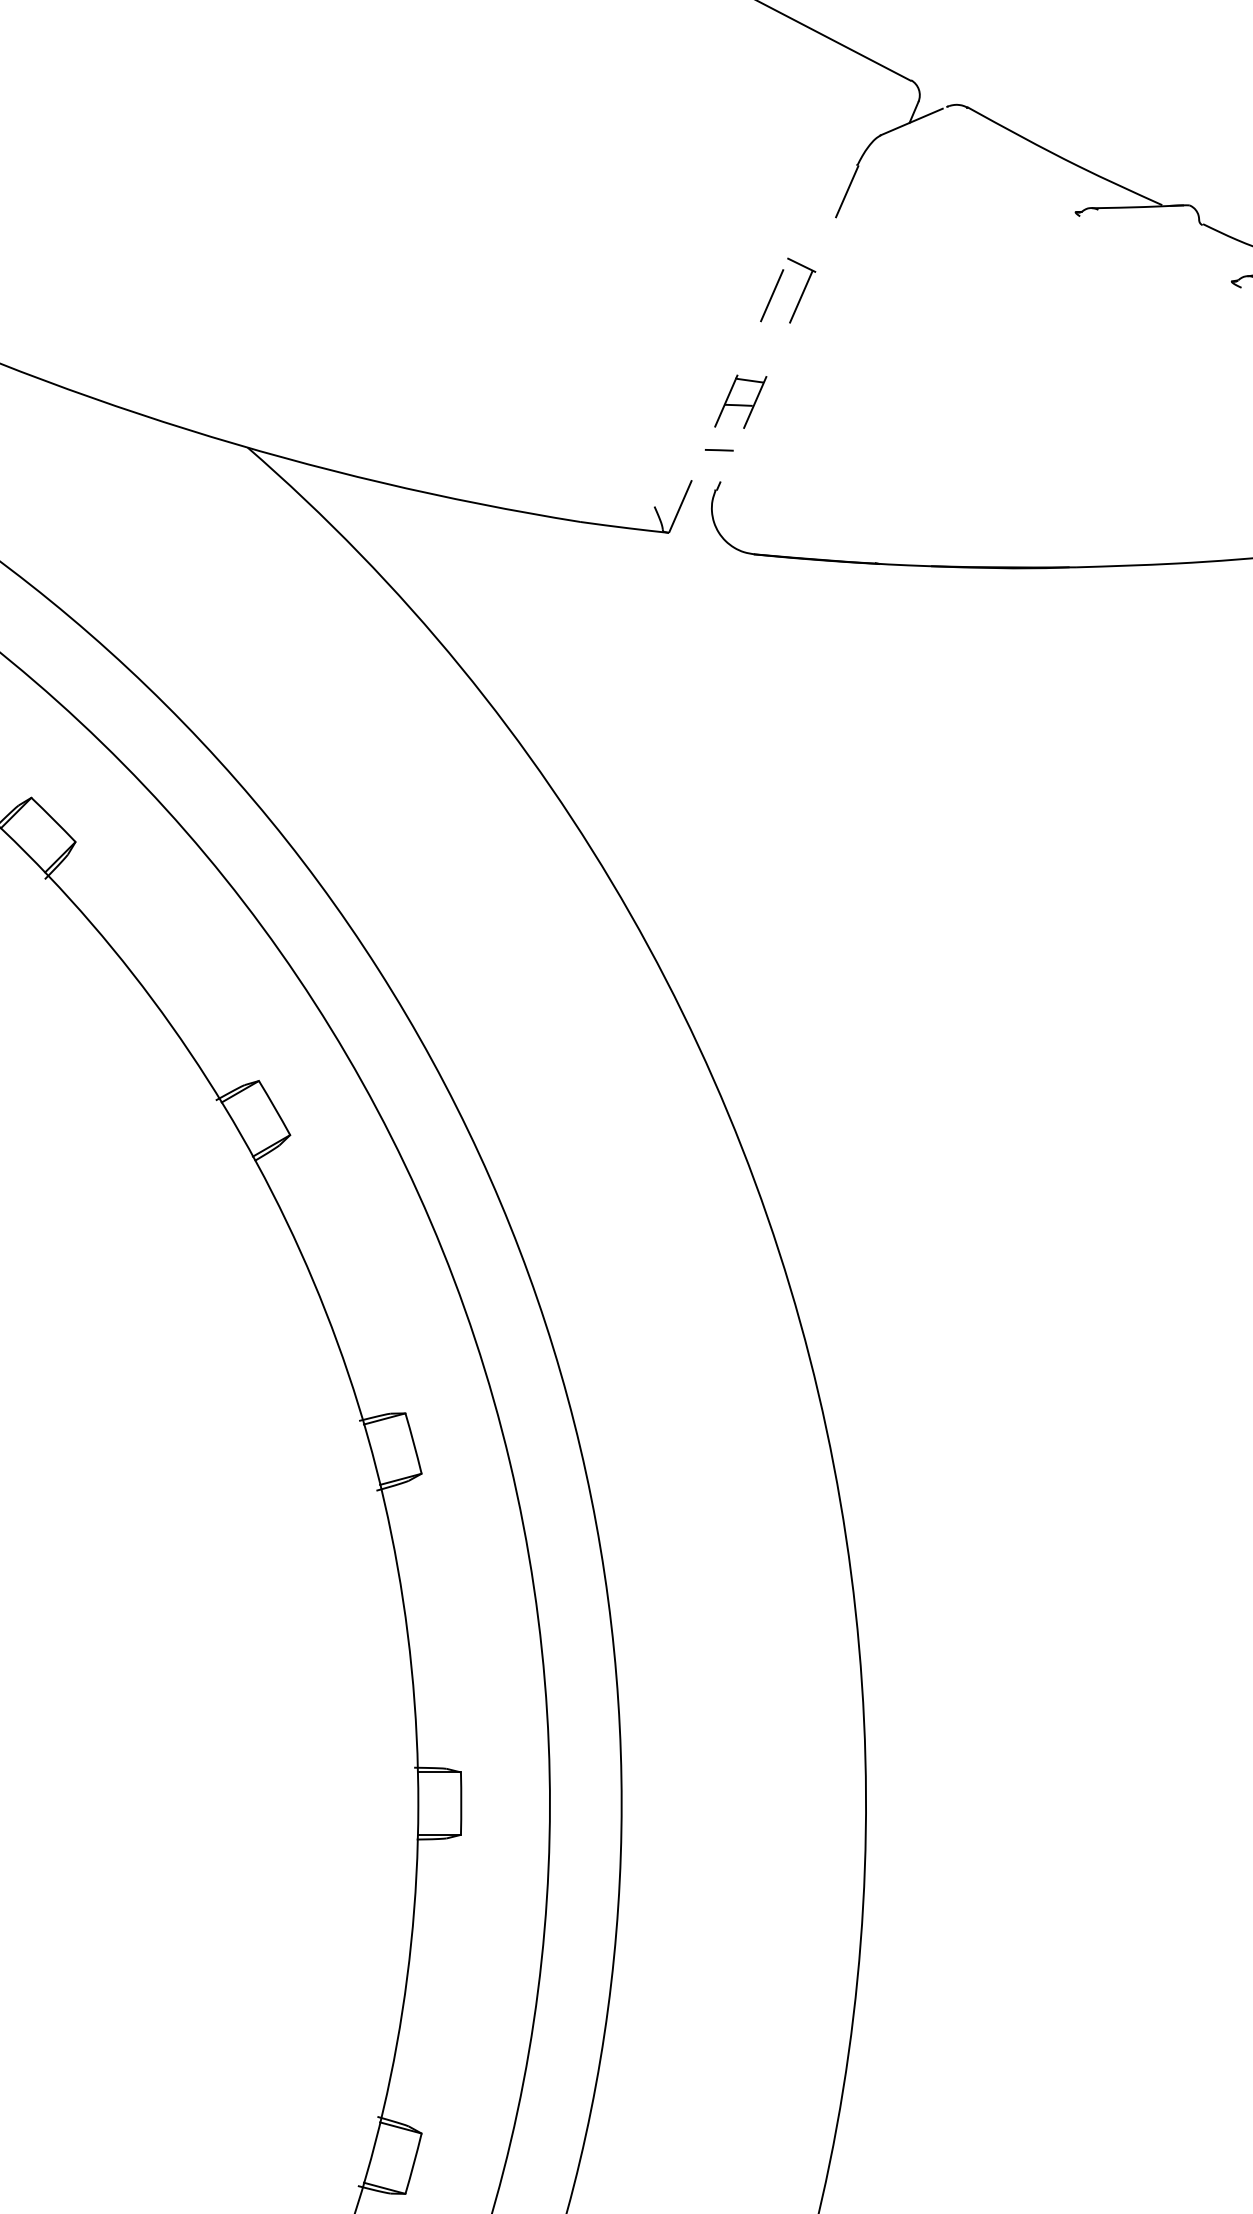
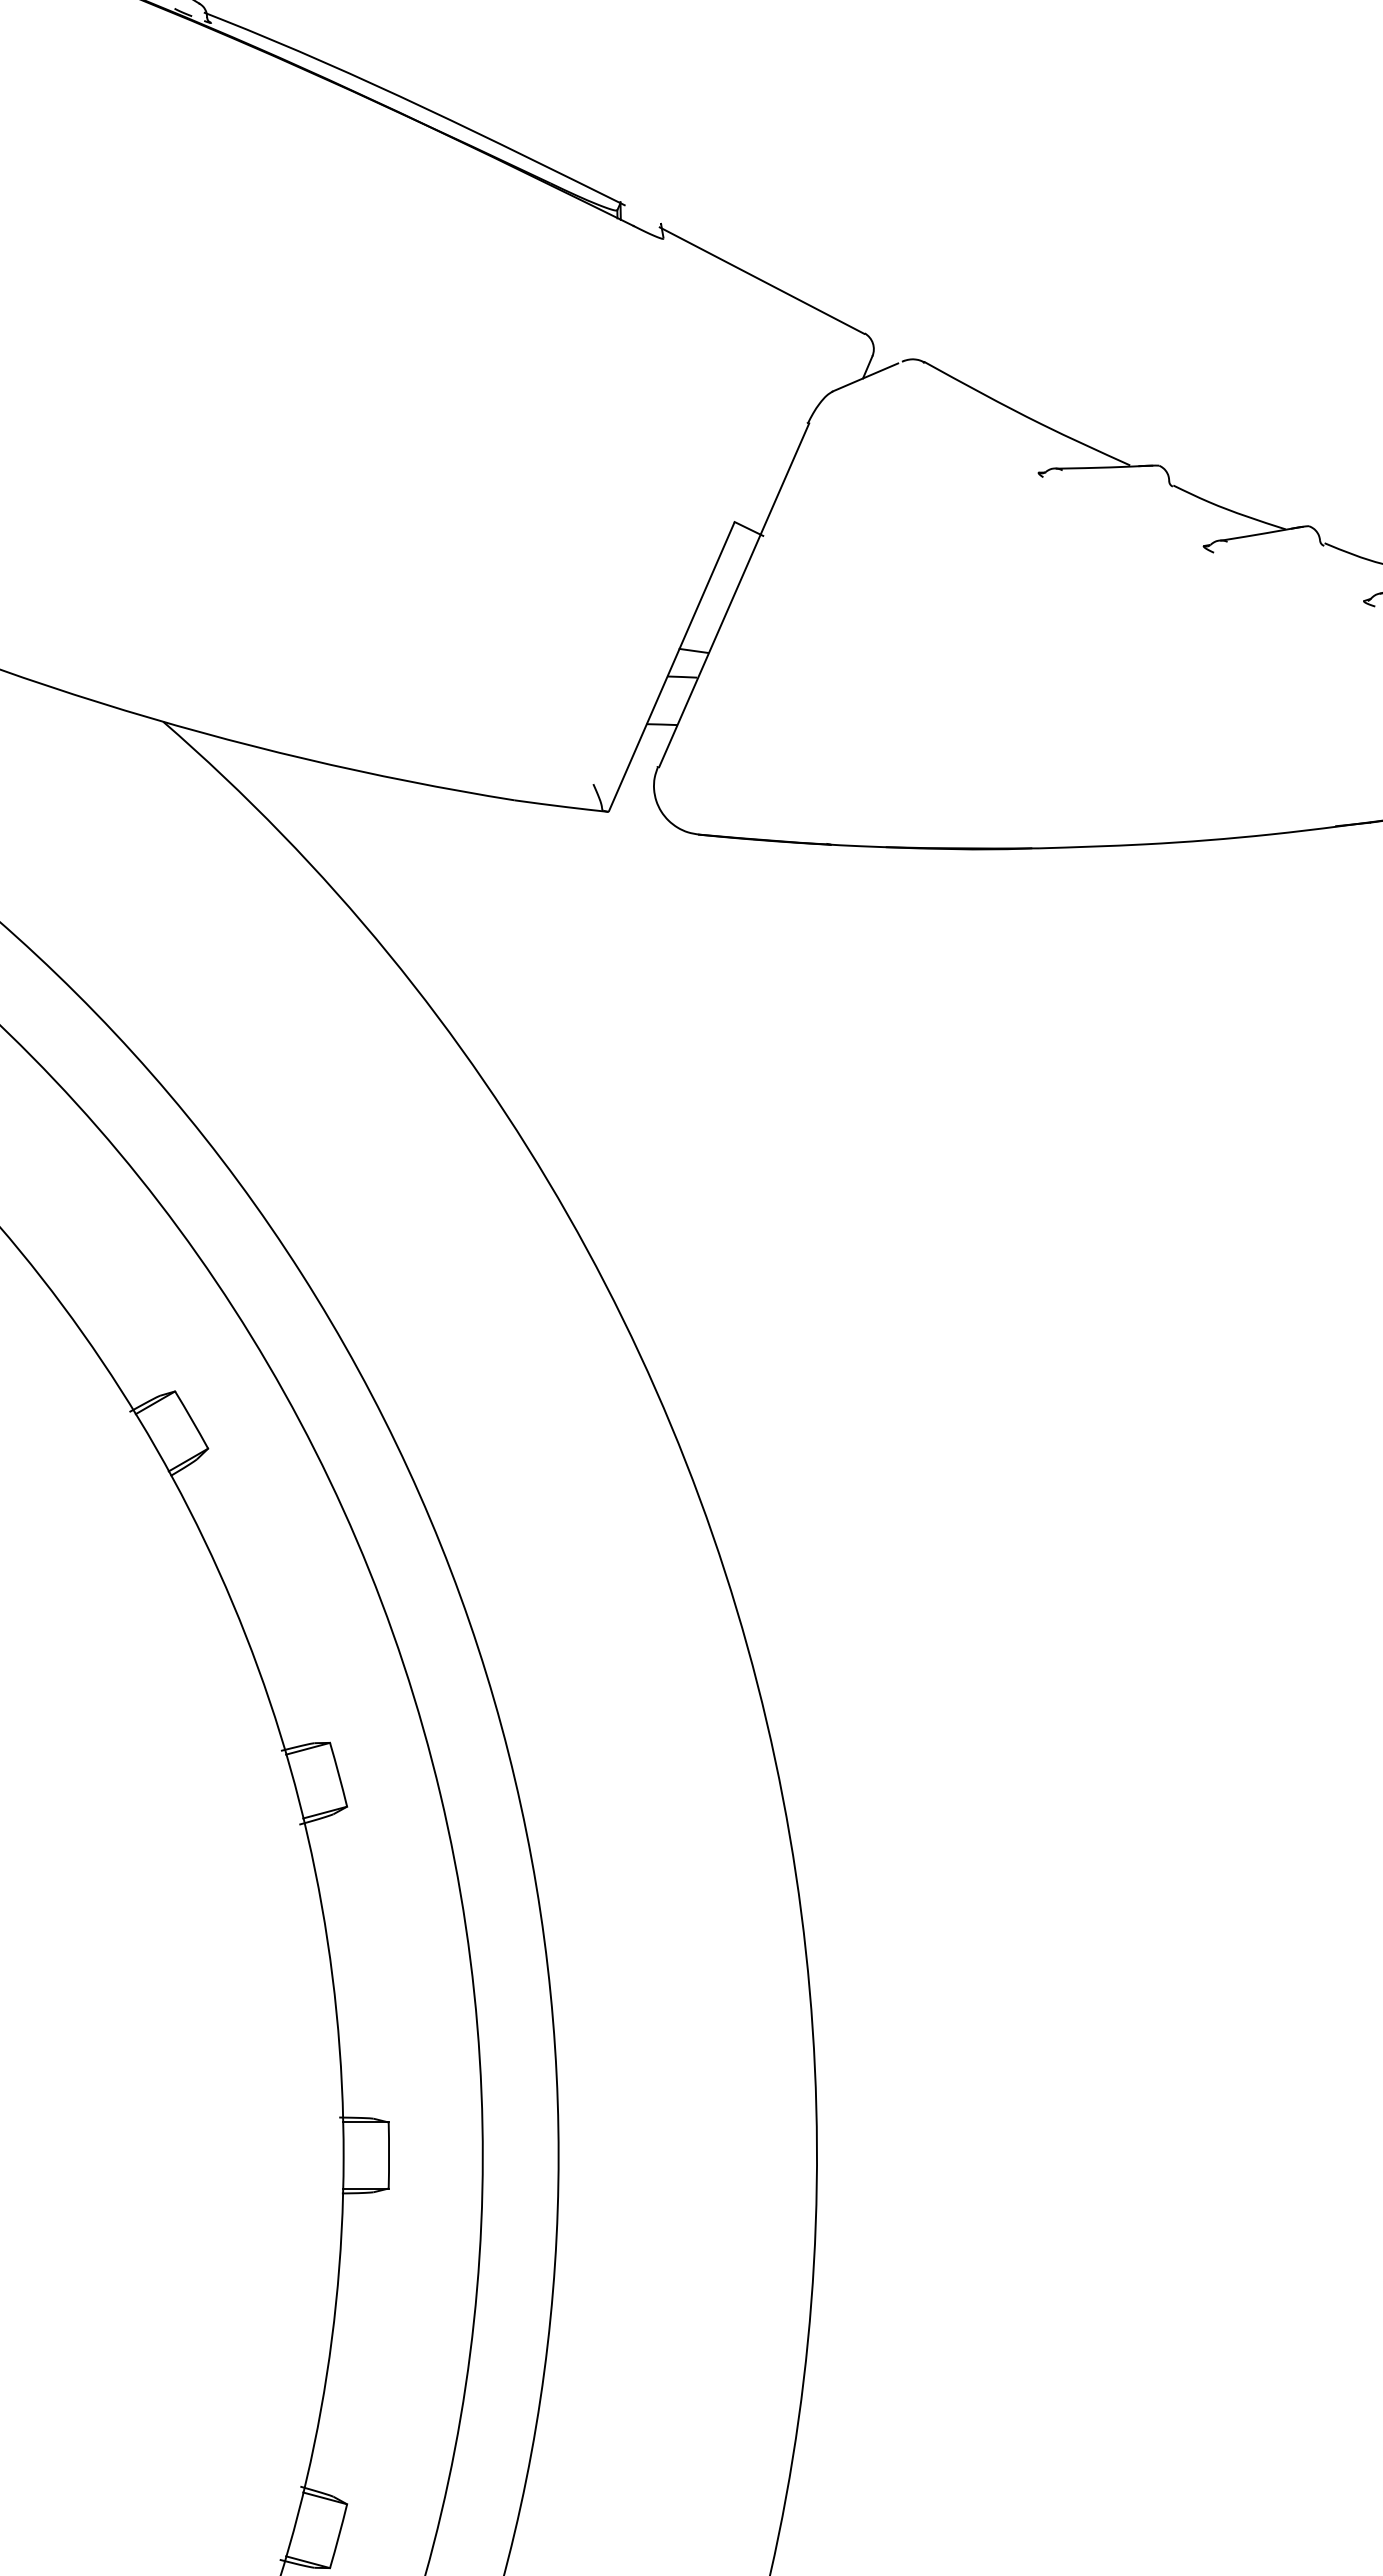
line: (788, 328) -> (734, 595), dashed -> solid
line: (729, 395) -> (672, 666), dashed -> solid

